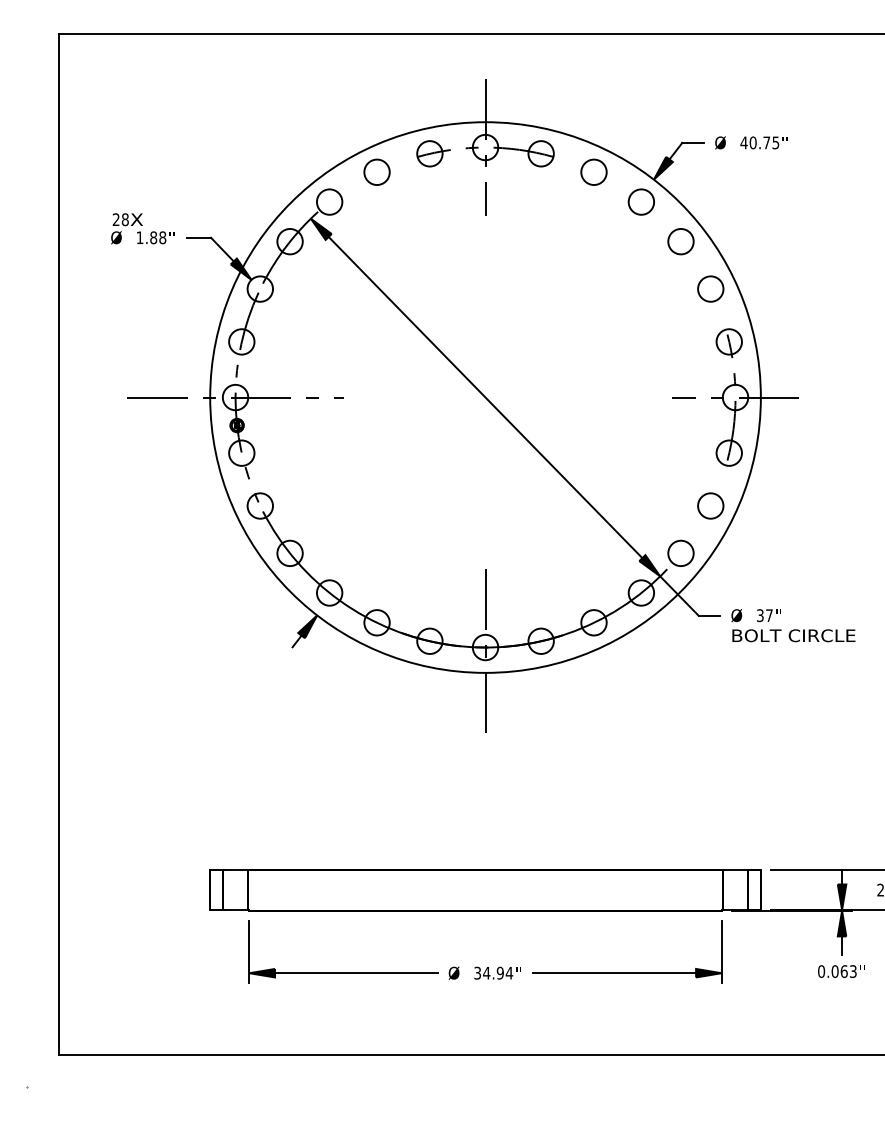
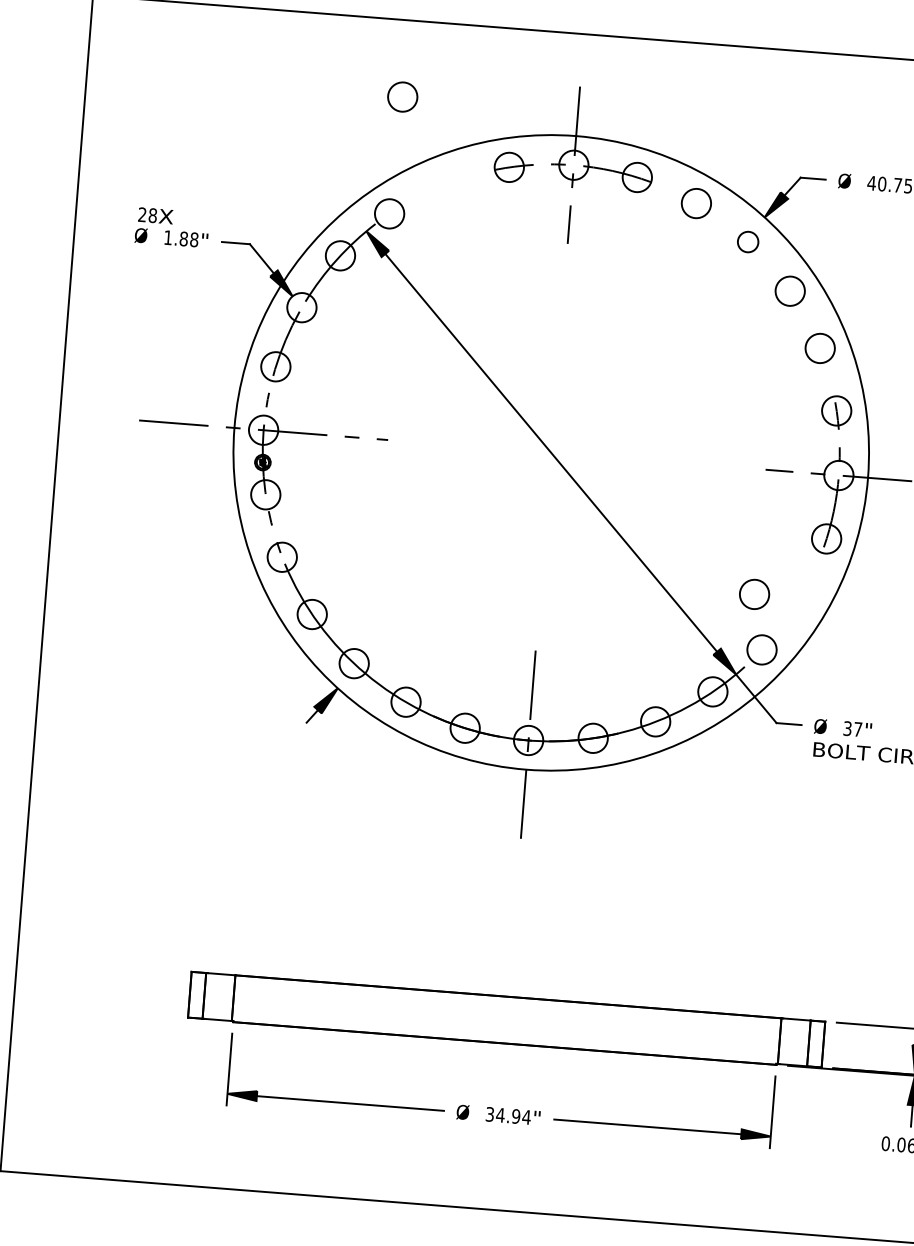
circle: (376, 171) -> (402, 96), moved
circle: (640, 201) -> (747, 241), size x0.7
circle: (710, 505) -> (754, 593), moved

